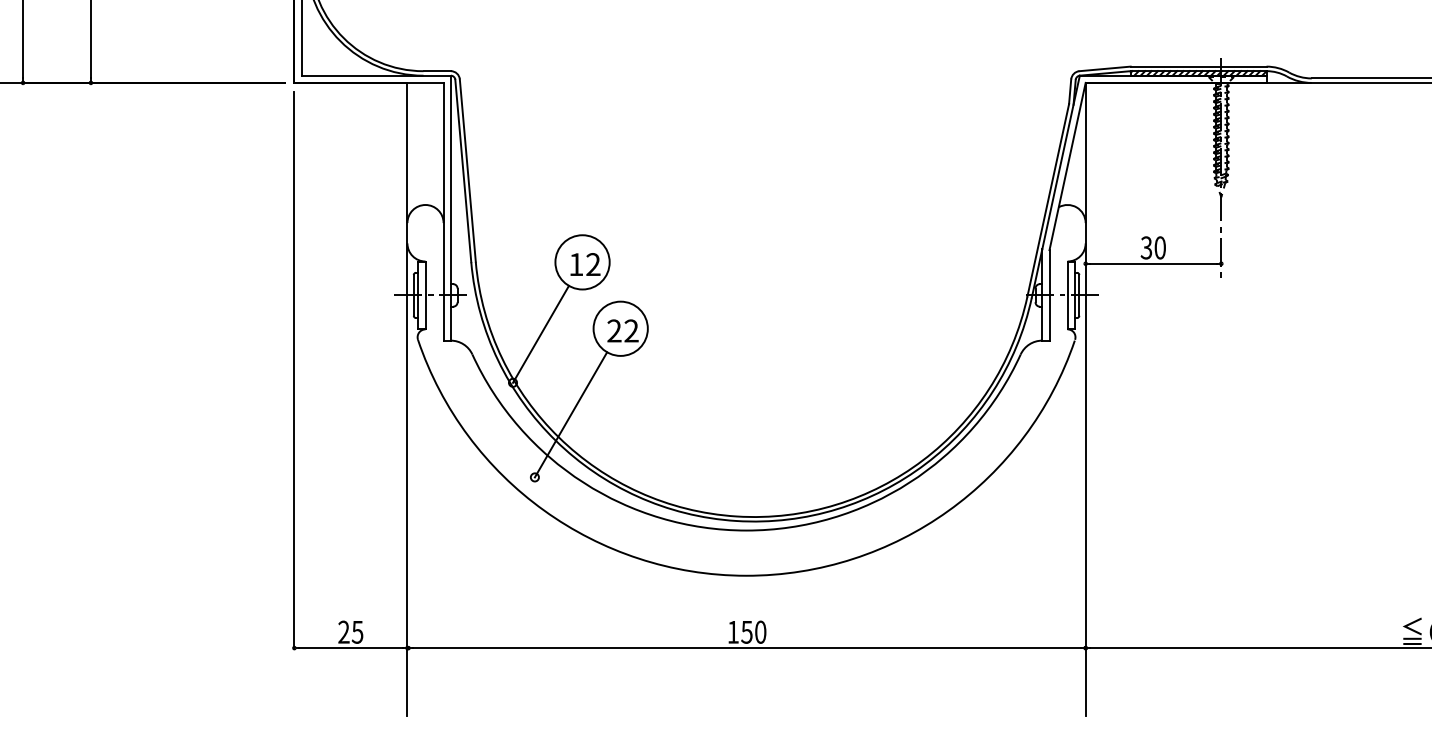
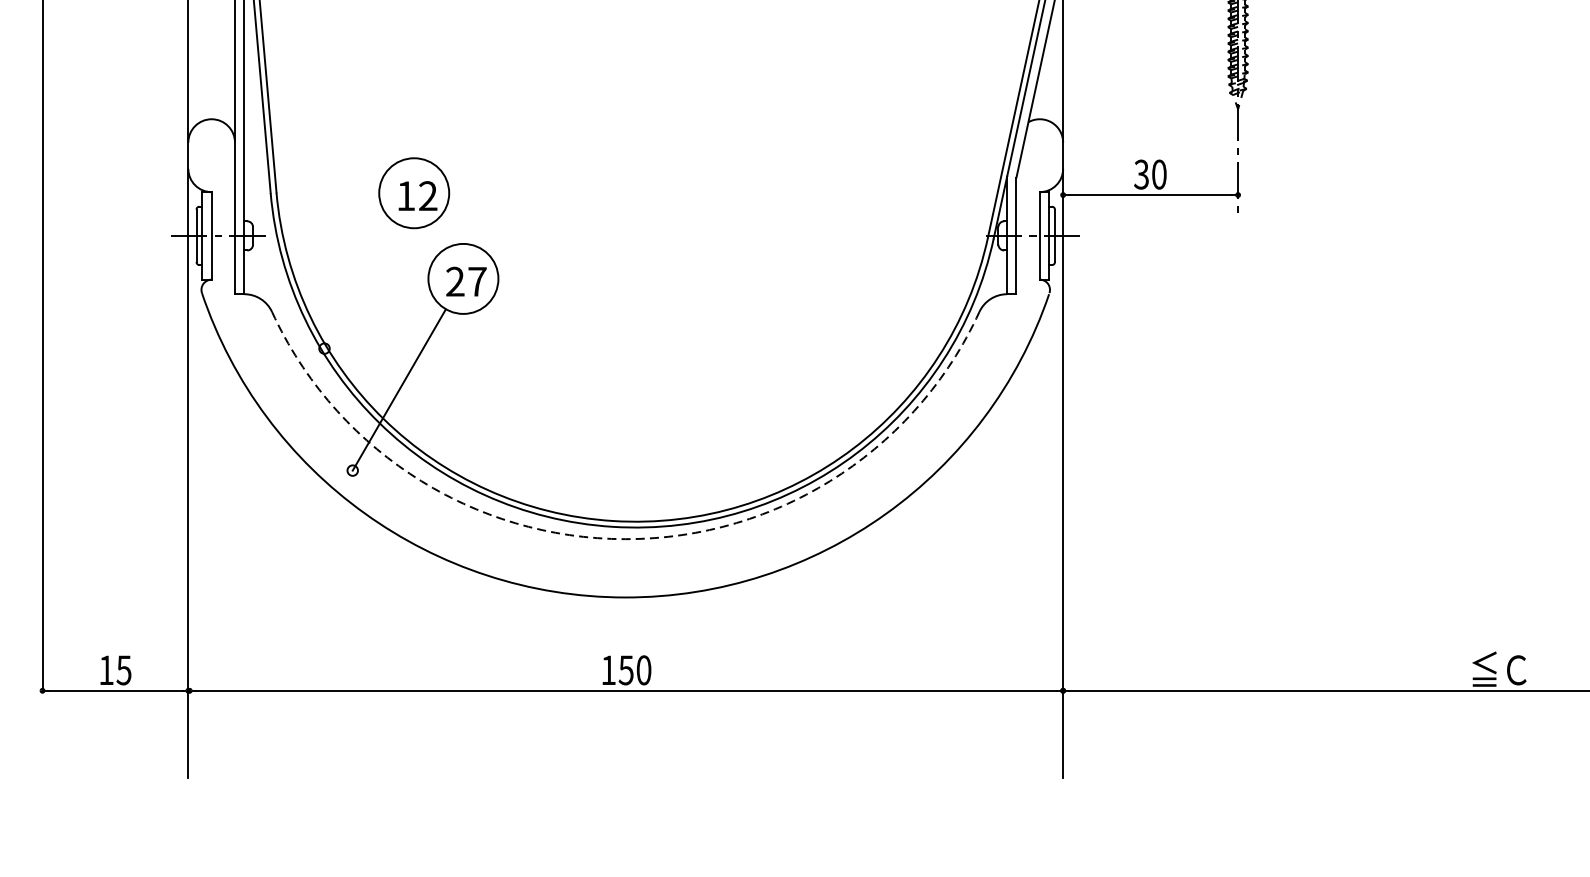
text: (631, 330) -> (477, 281), 22 -> 27
line: (541, 333) -> (361, 285), removed
arc: (746, 530) -> (625, 539), solid -> dashed
text: (343, 631) -> (105, 669), 25 -> 15

